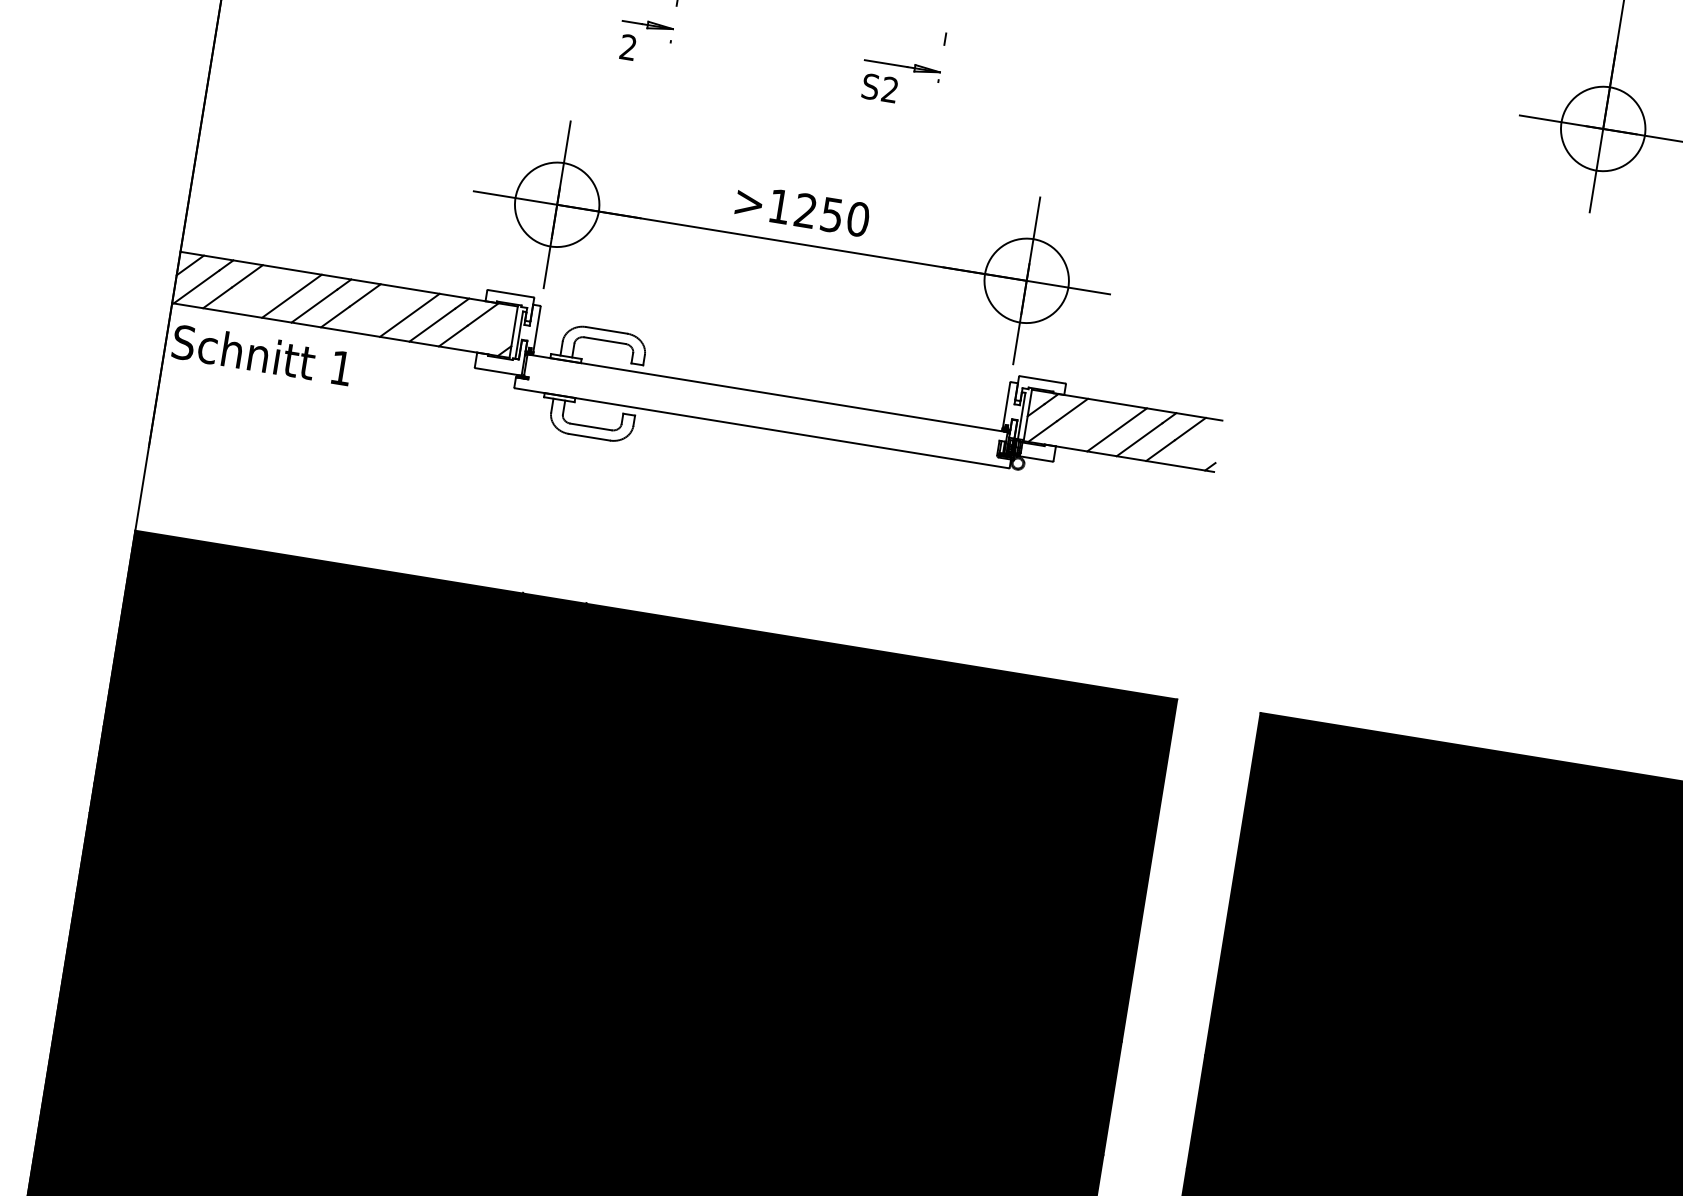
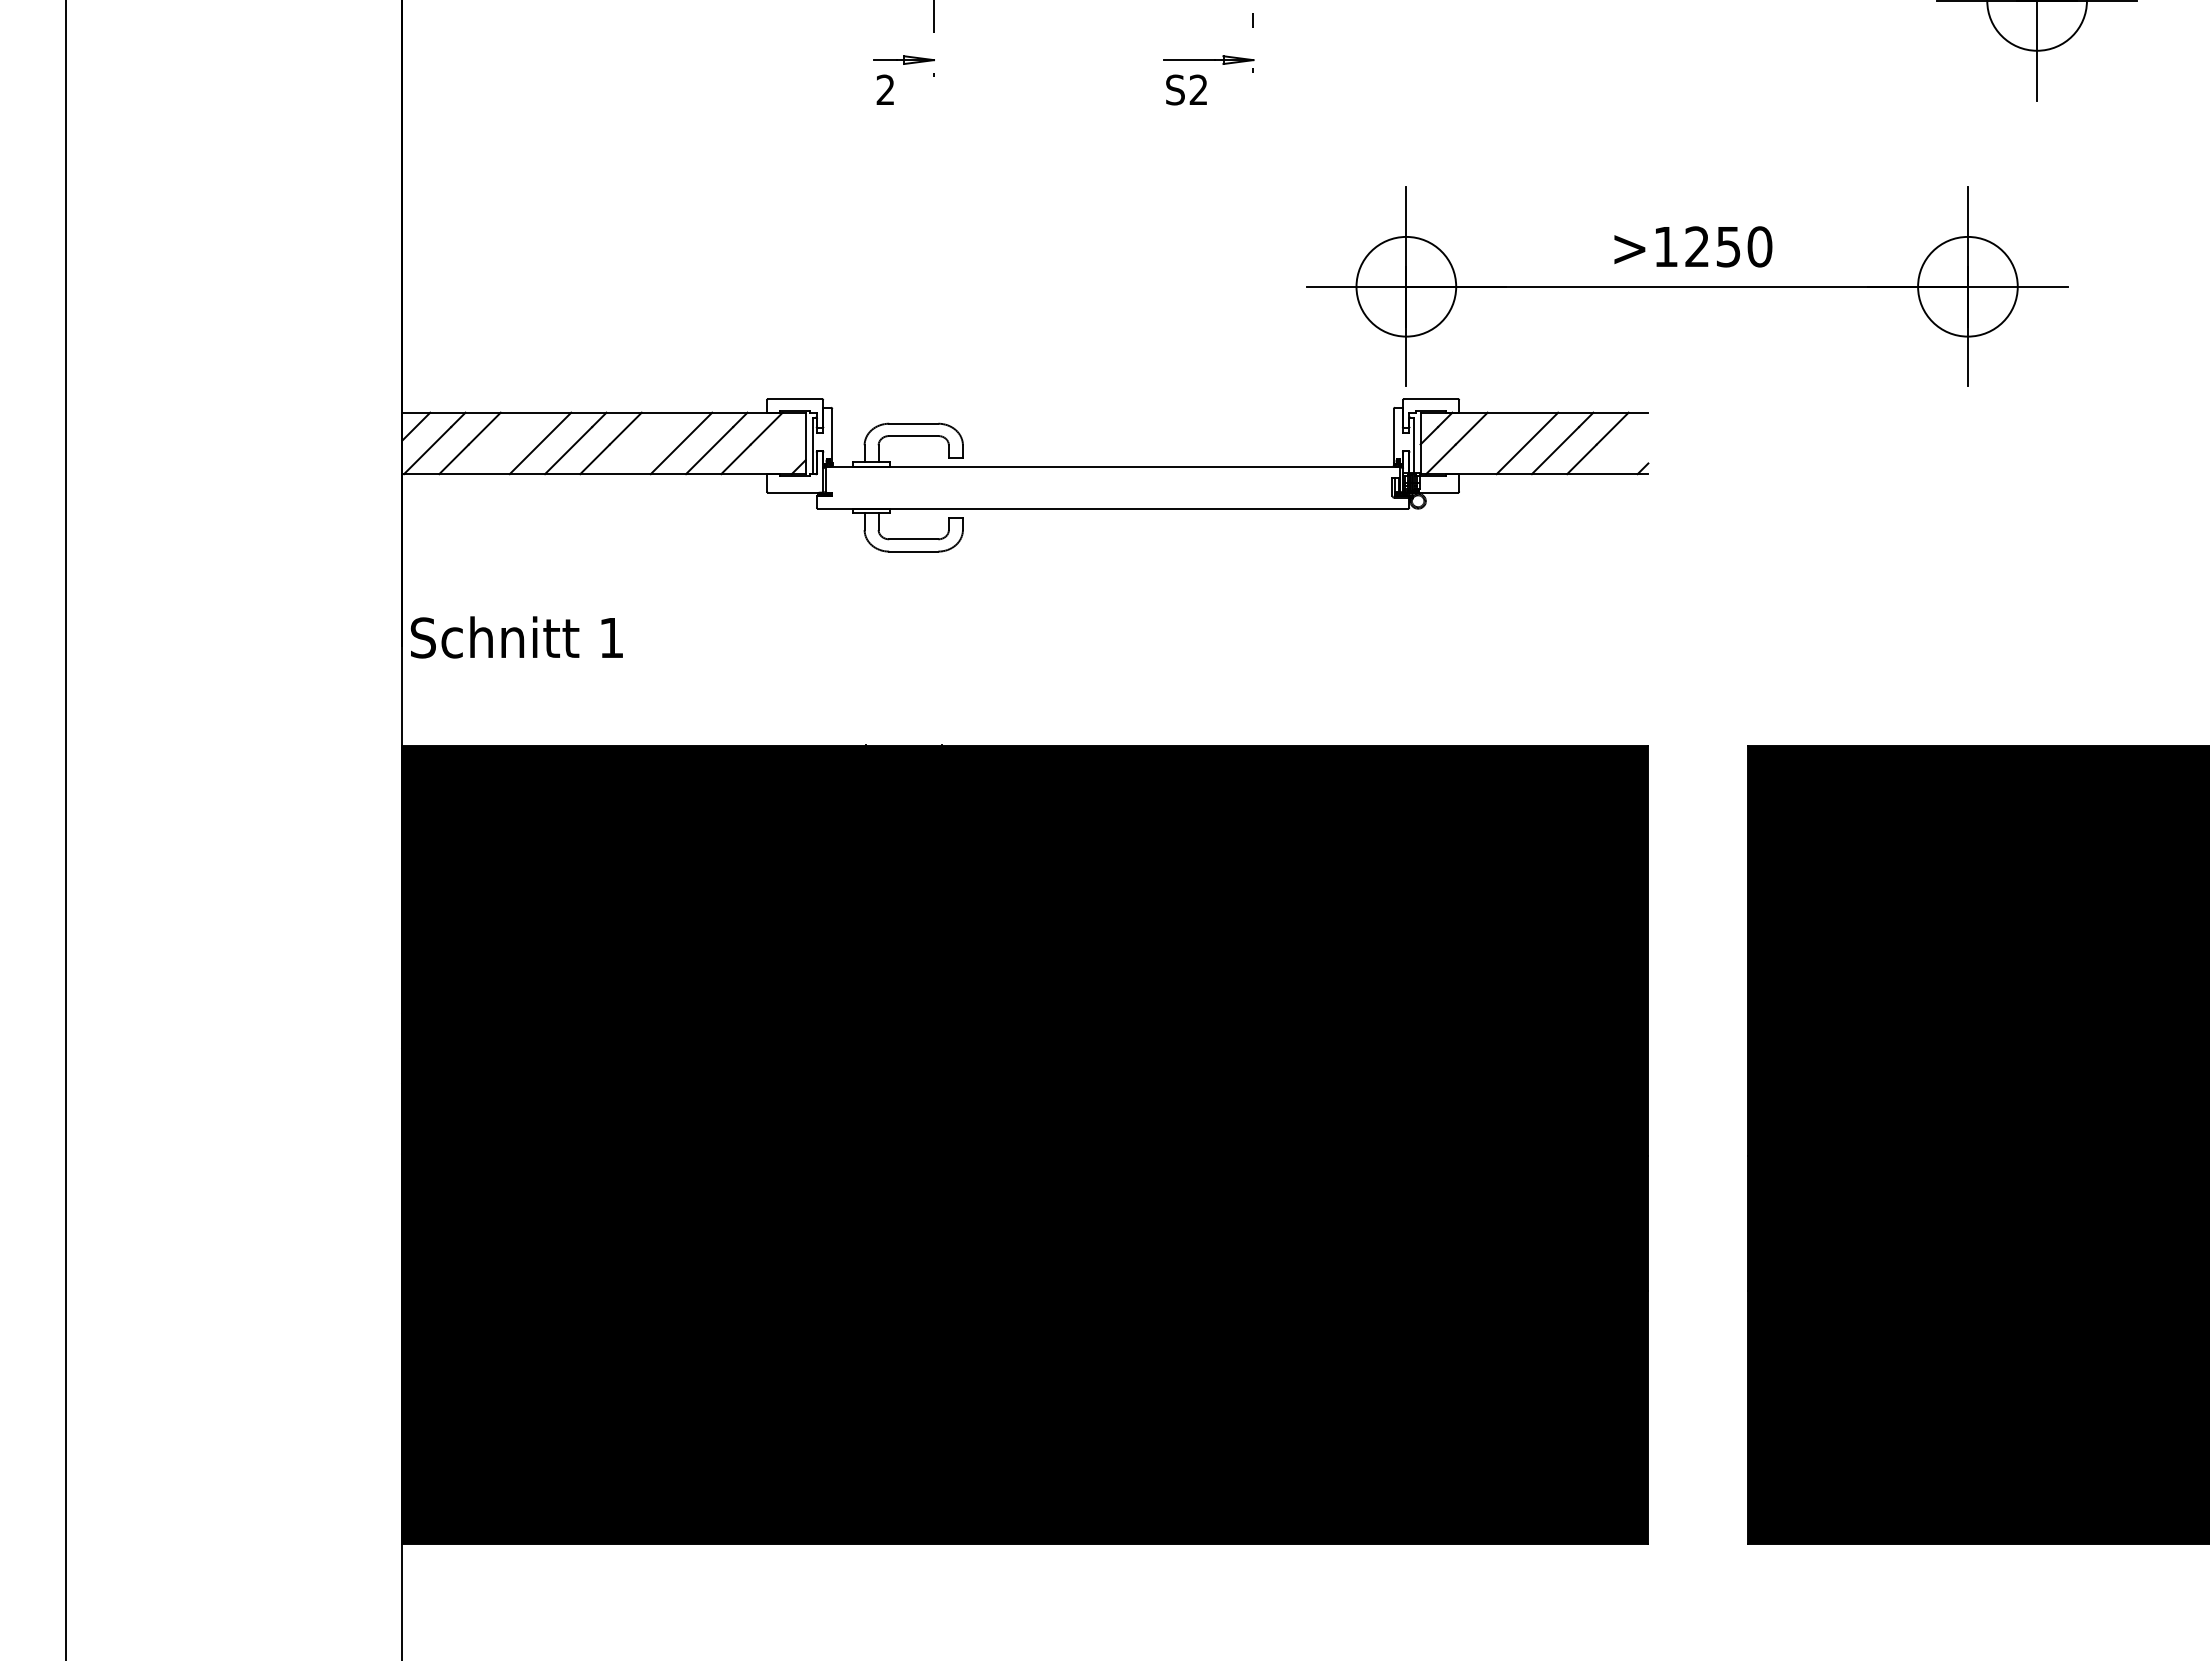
part: (792, 242) -> (1687, 286), moved
text: (261, 354) -> (516, 637), moved

